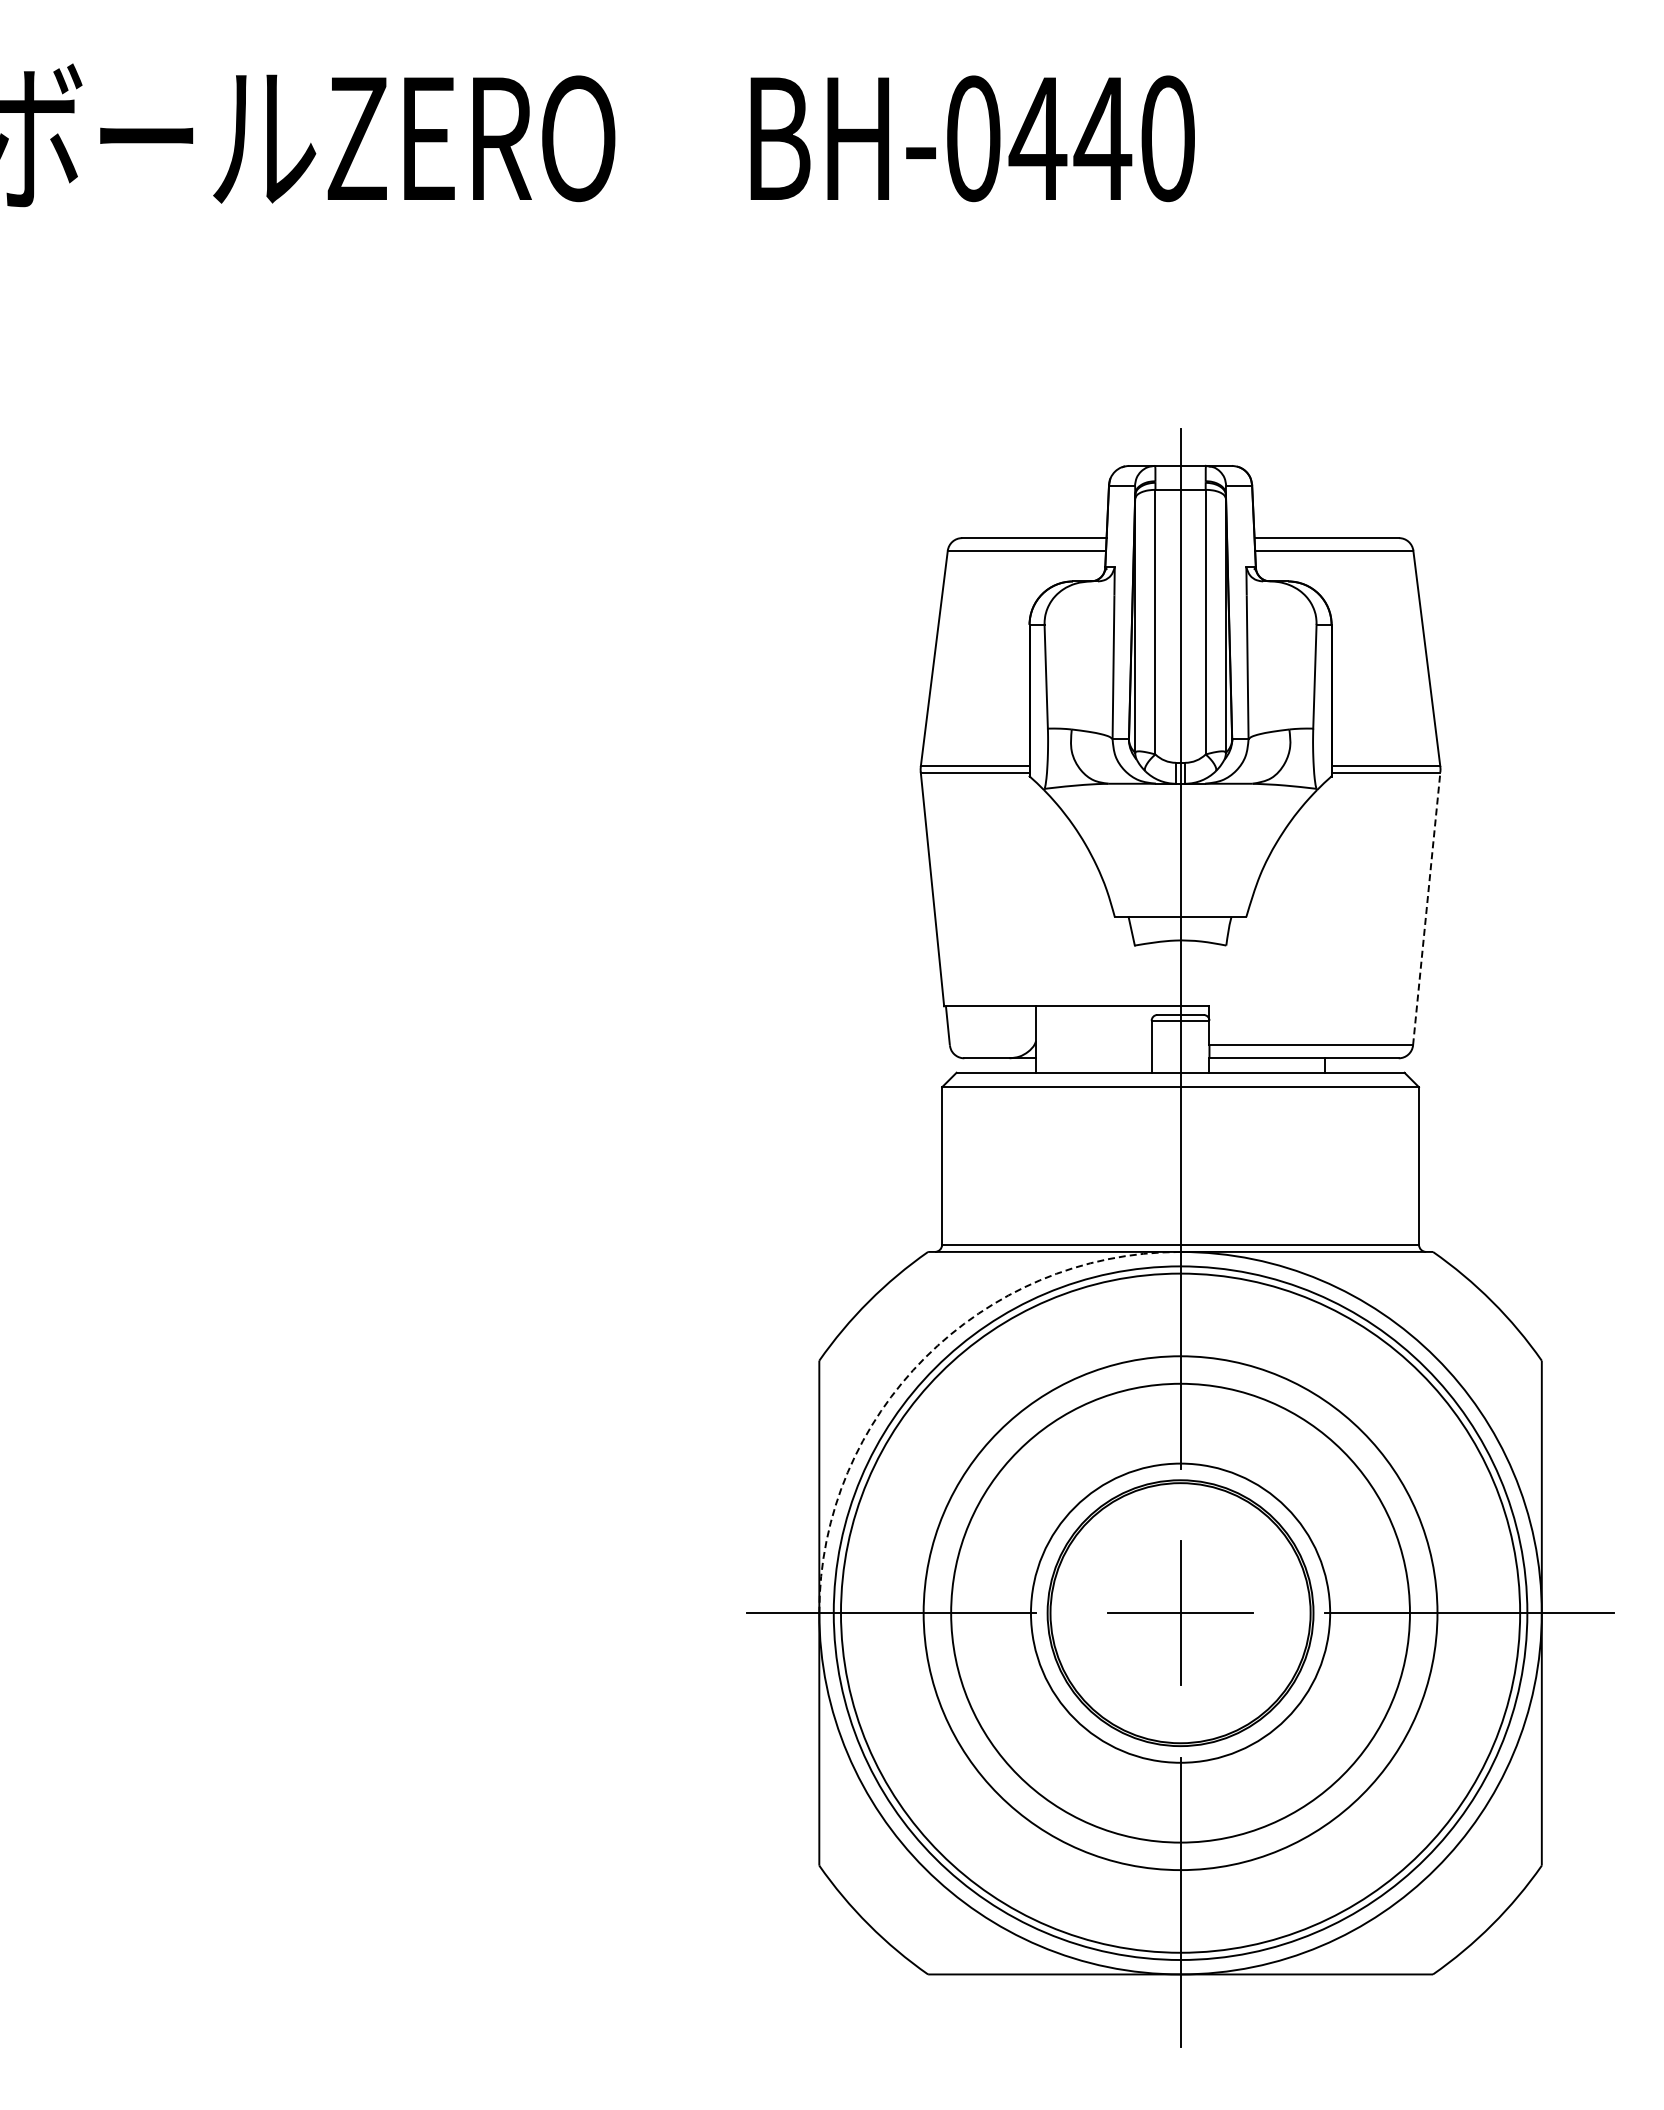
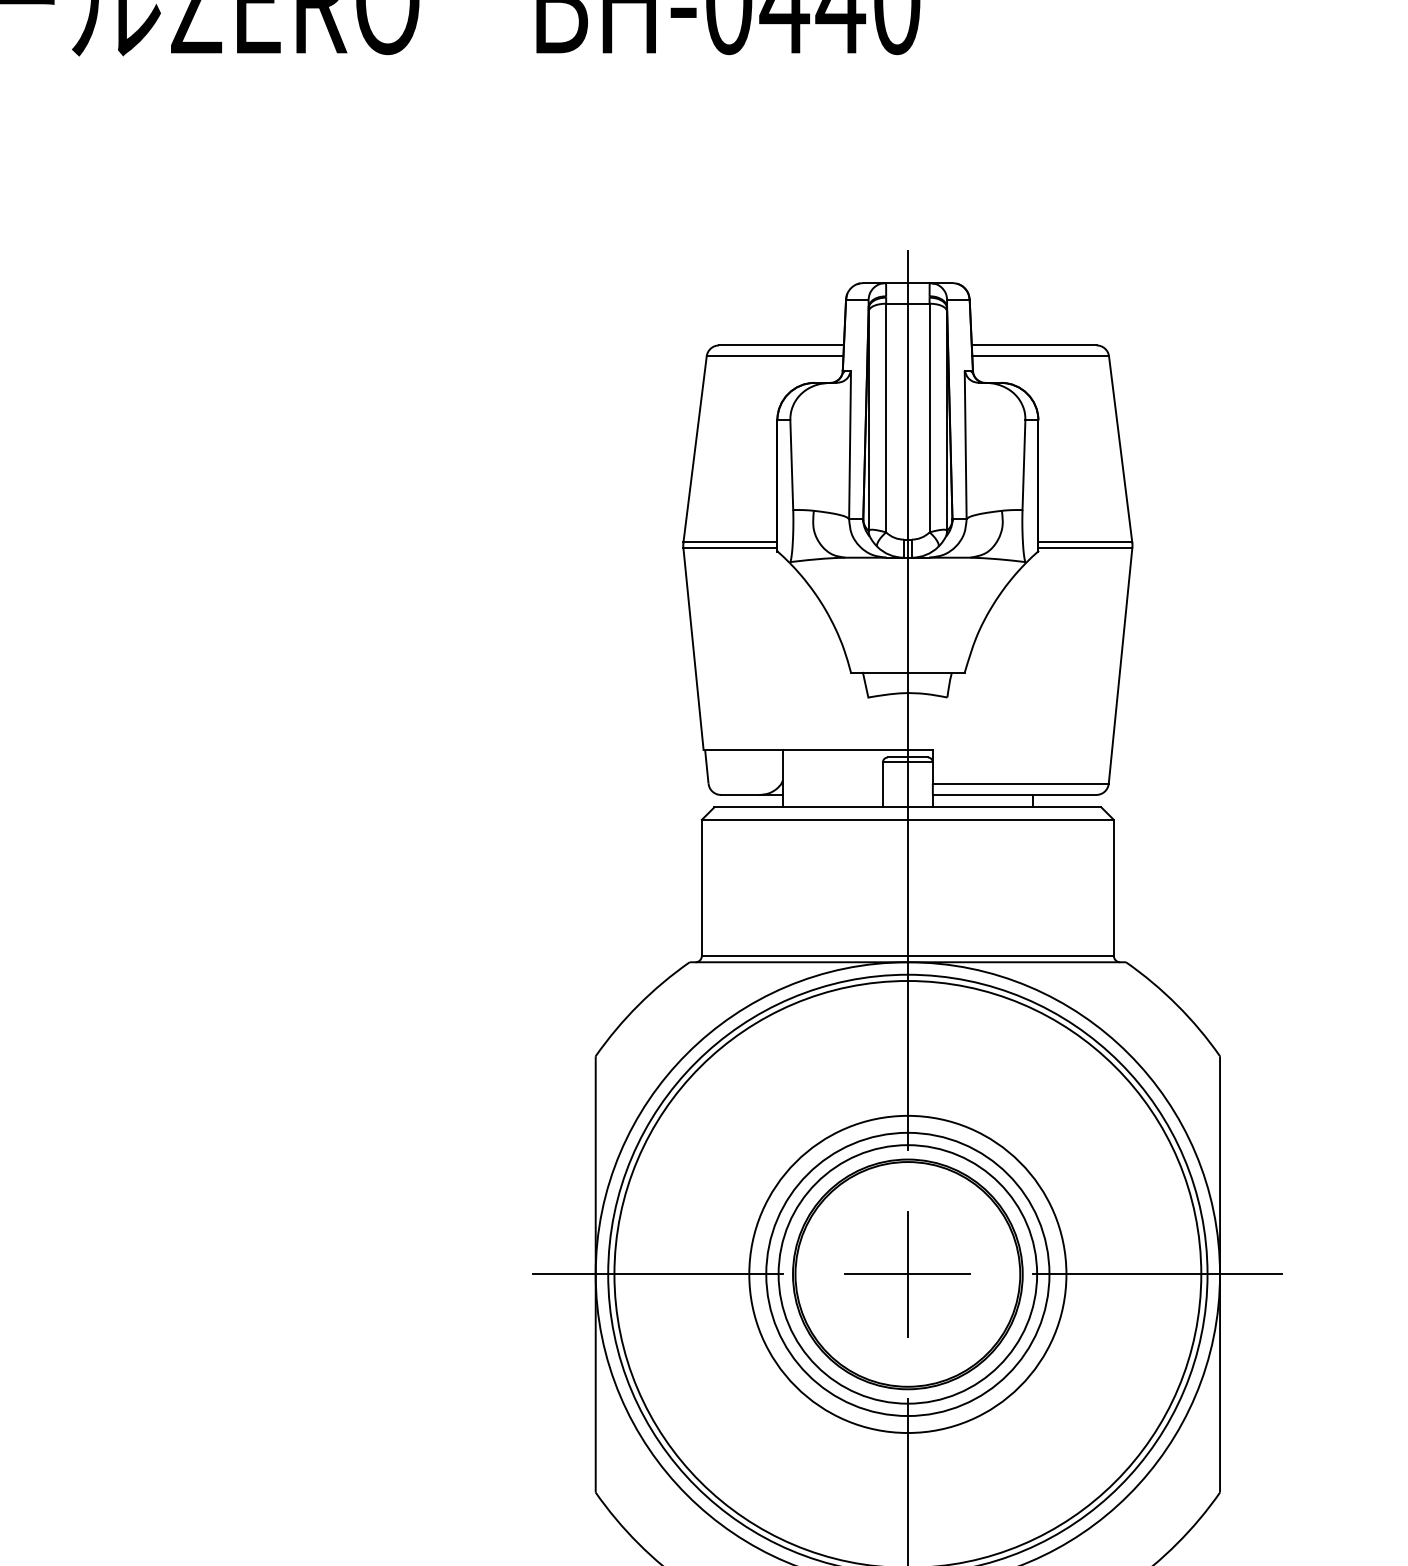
line: (1426, 908) -> (1120, 665), dashed -> solid
arc: (925, 1357) -> (687, 1053), dashed -> solid
circle: (1180, 1612) -> (907, 1273), size x0.71
circle: (1180, 1613) -> (907, 1274), size x0.71

